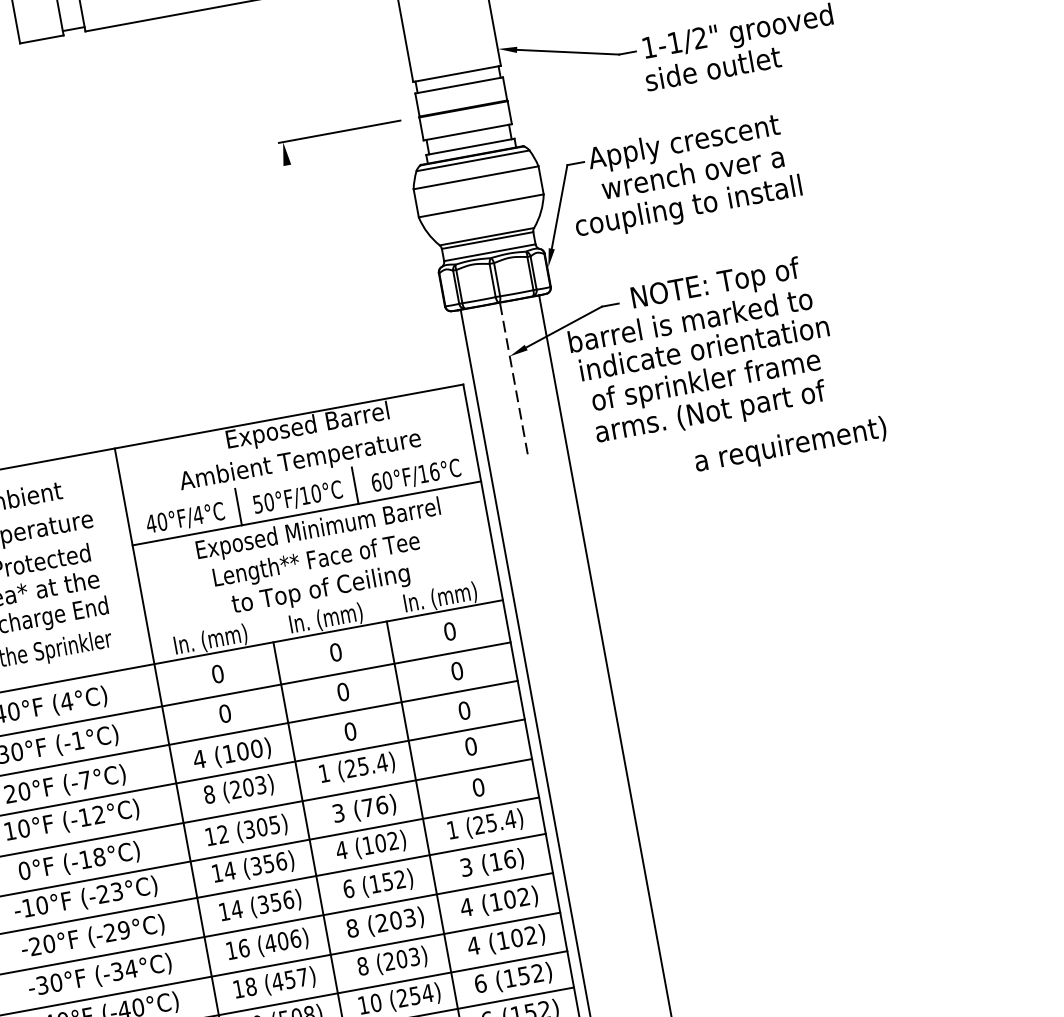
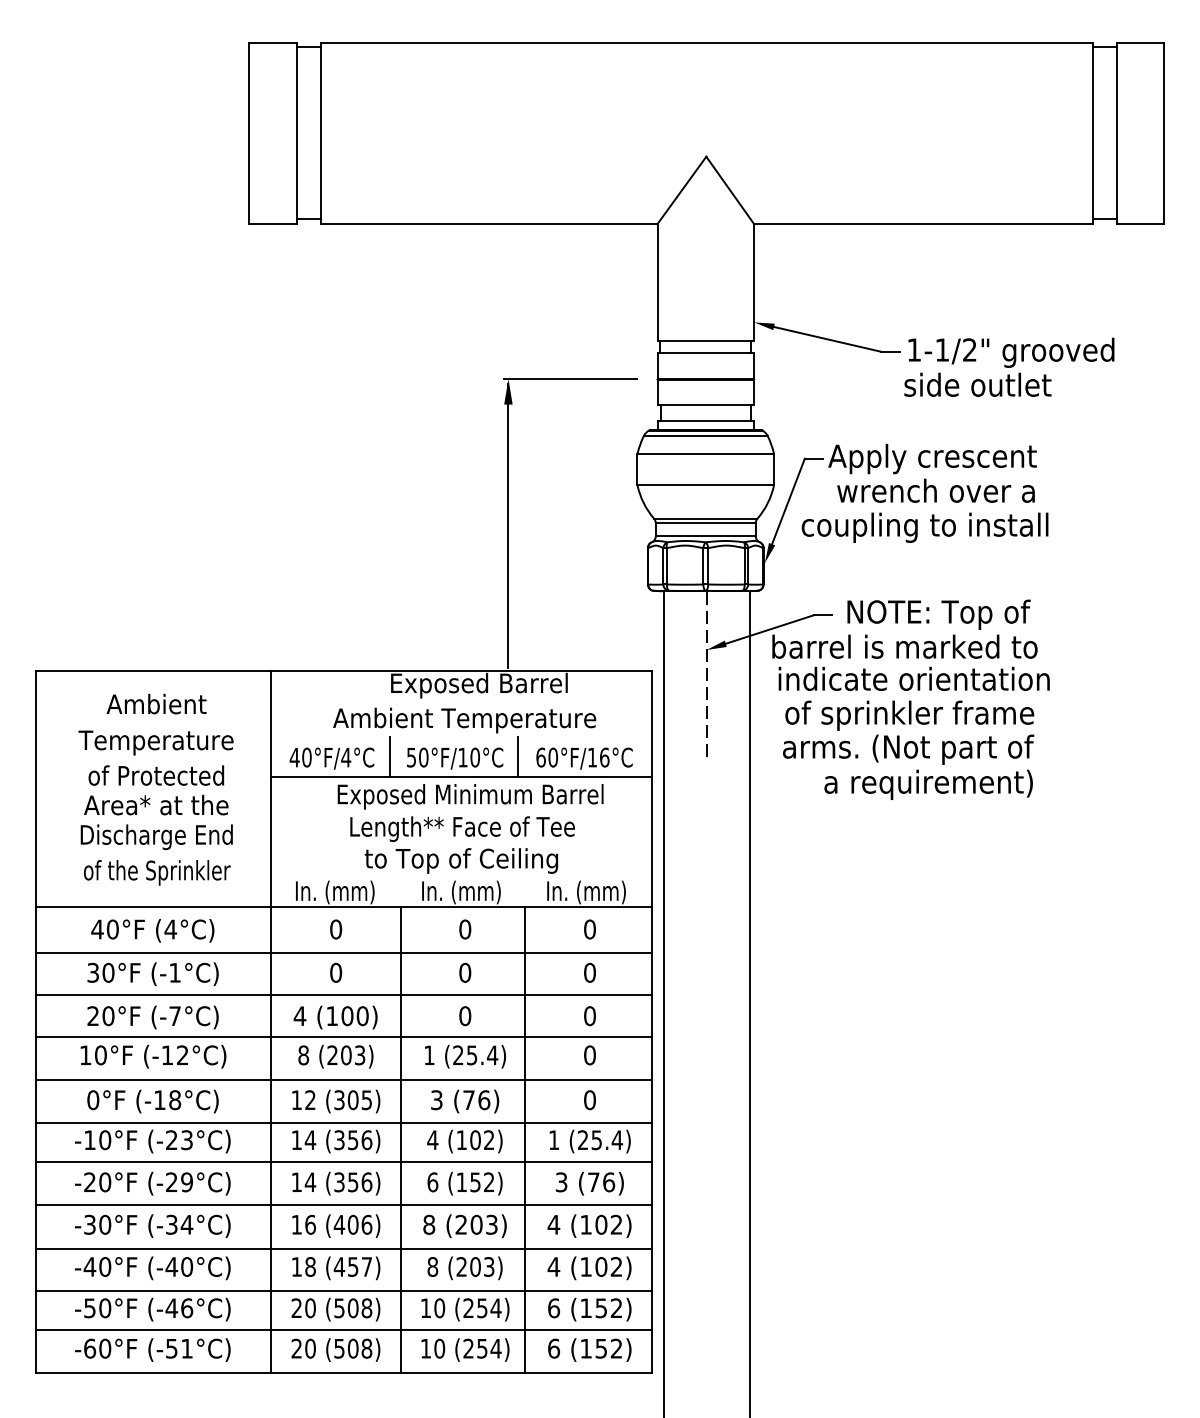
line: (307, 275) -> (508, 525), added
text: (790, 446) -> (928, 784), moved
text: (495, 861) -> (593, 1181), (16) -> (76)

